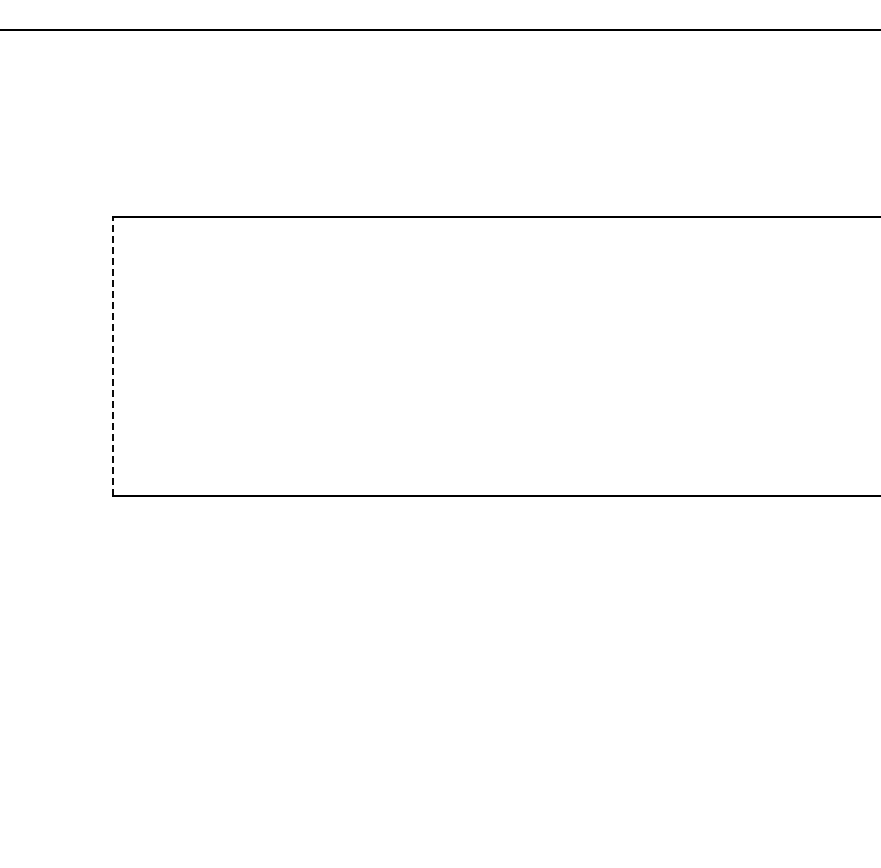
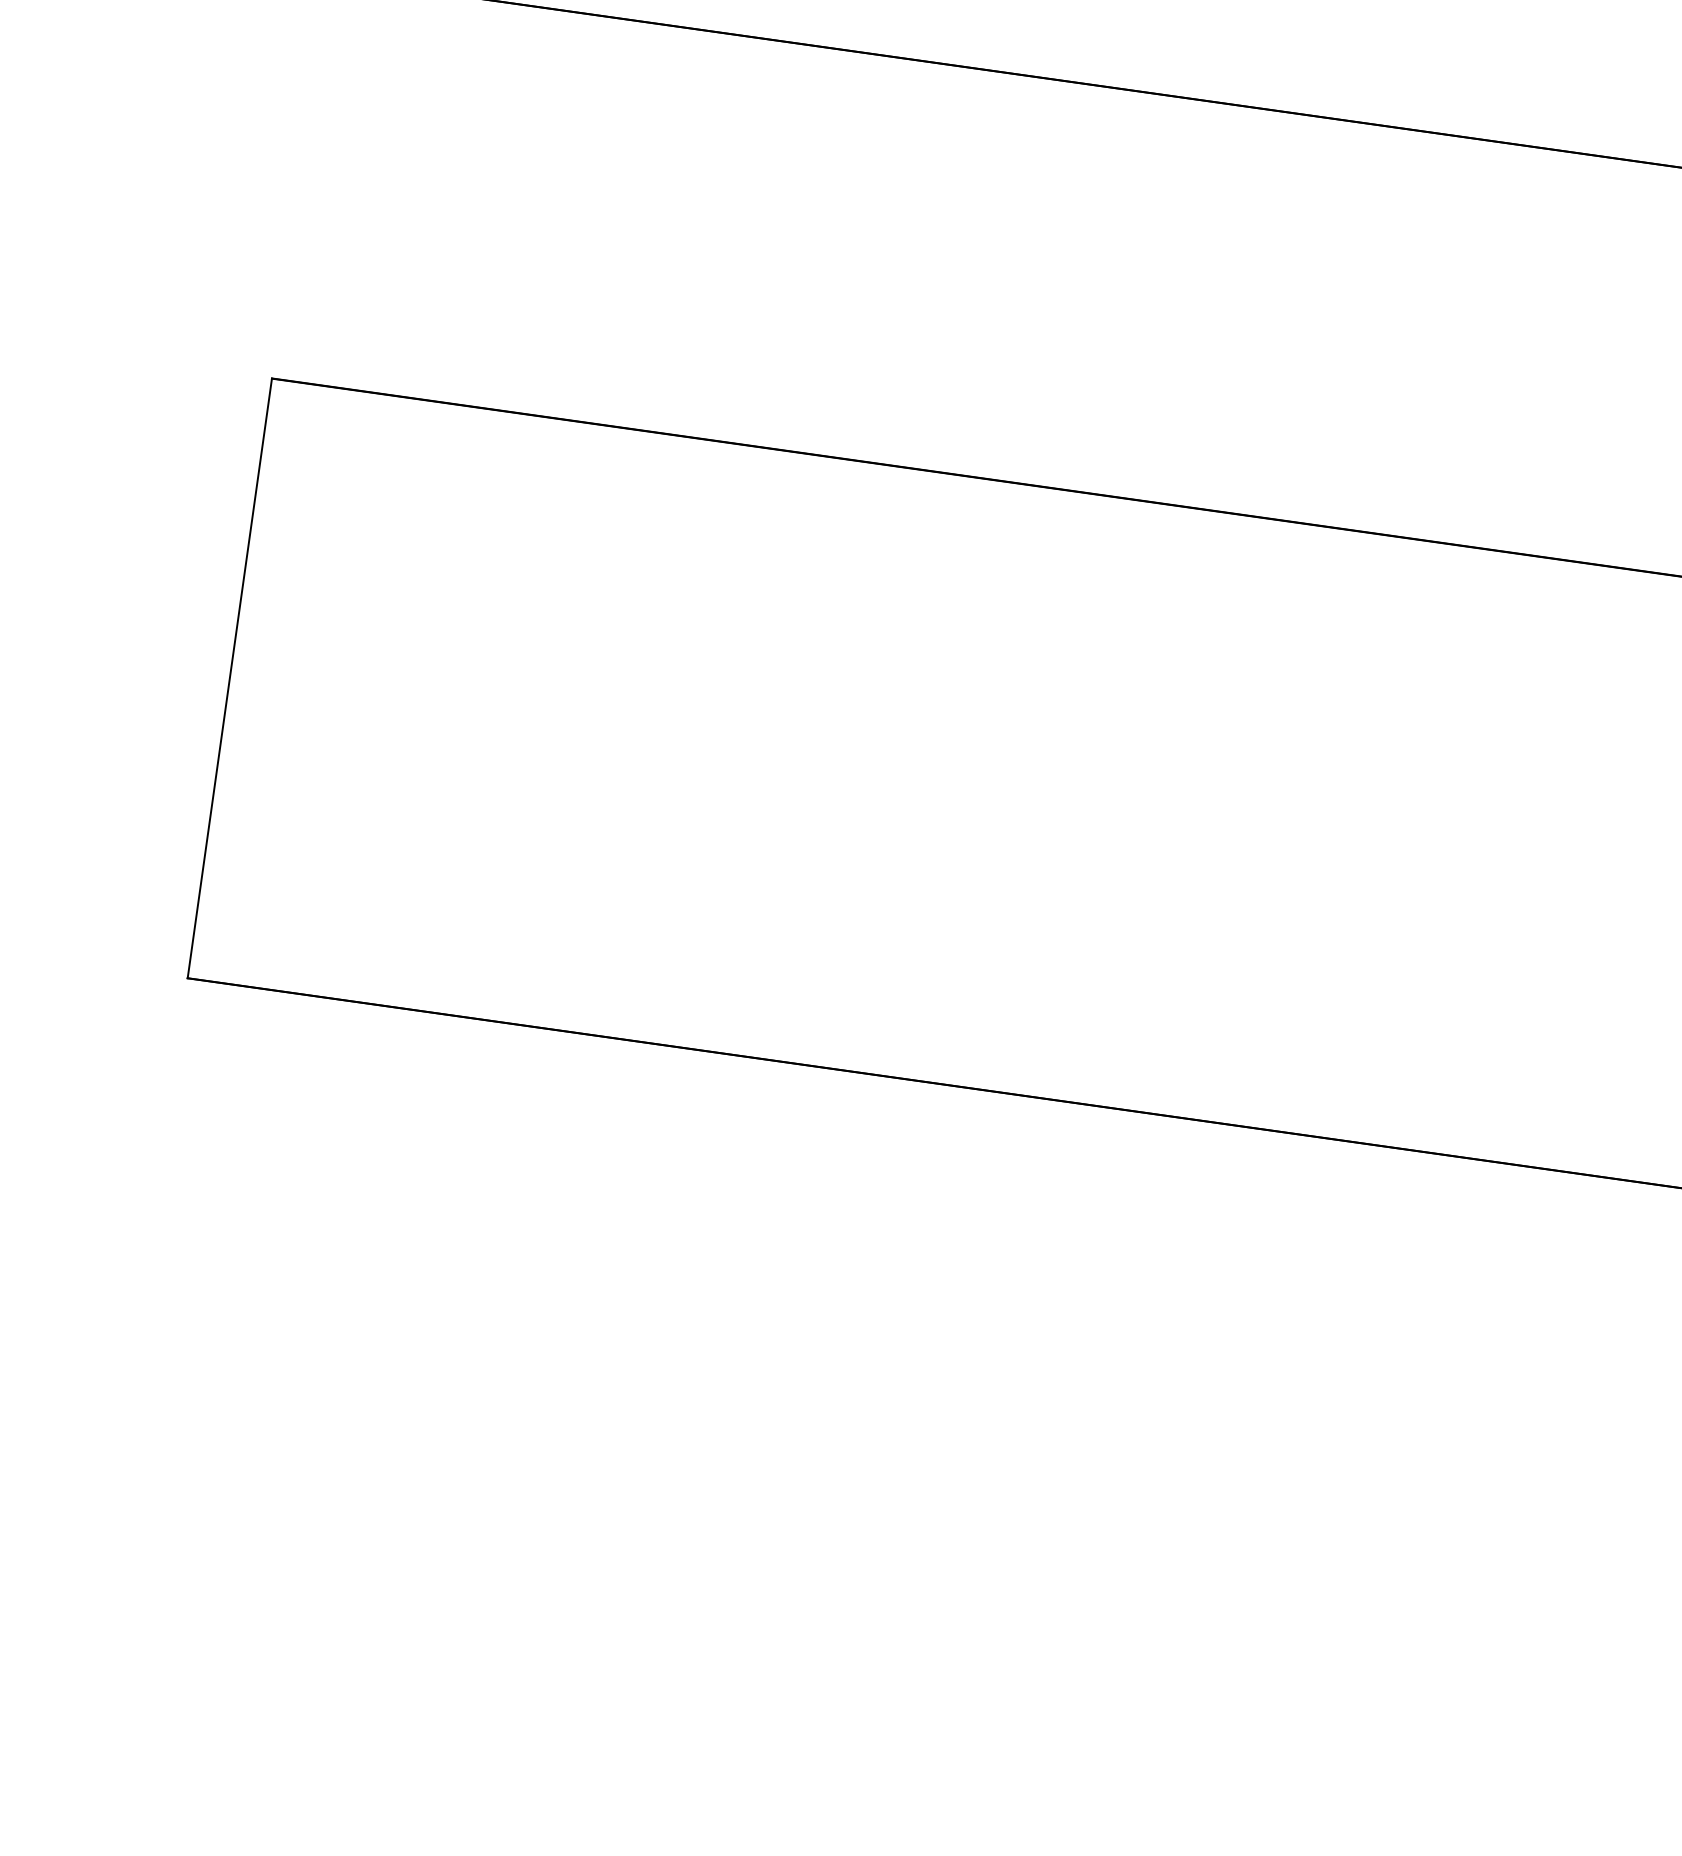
line: (113, 356) -> (230, 678), dashed -> solid

